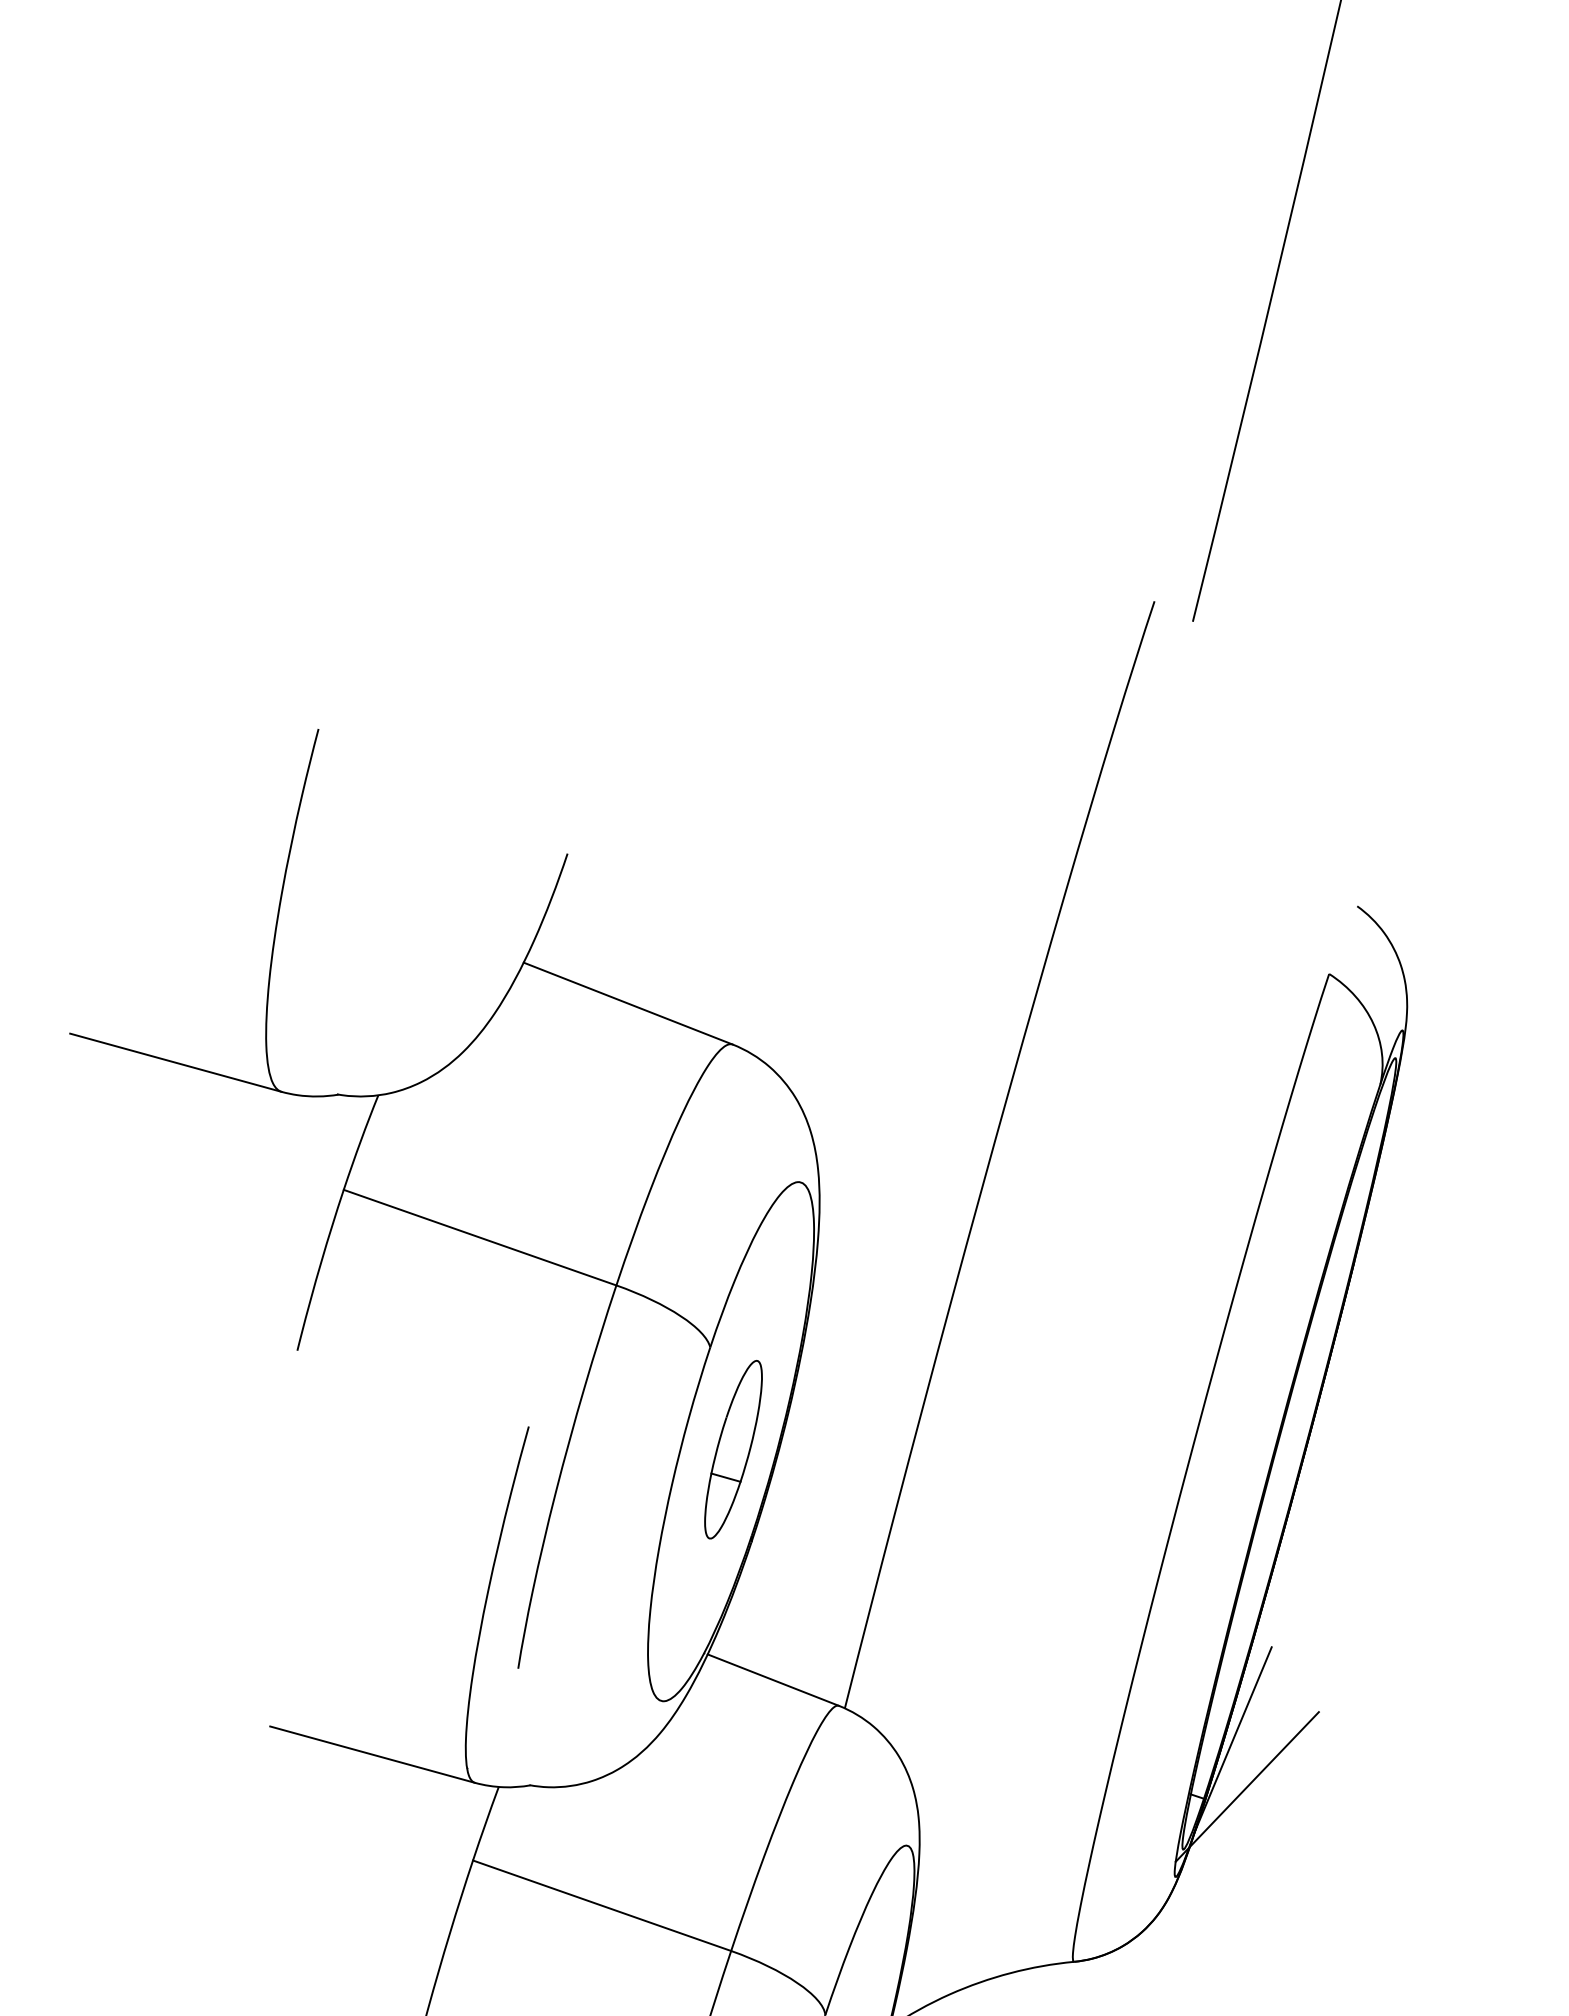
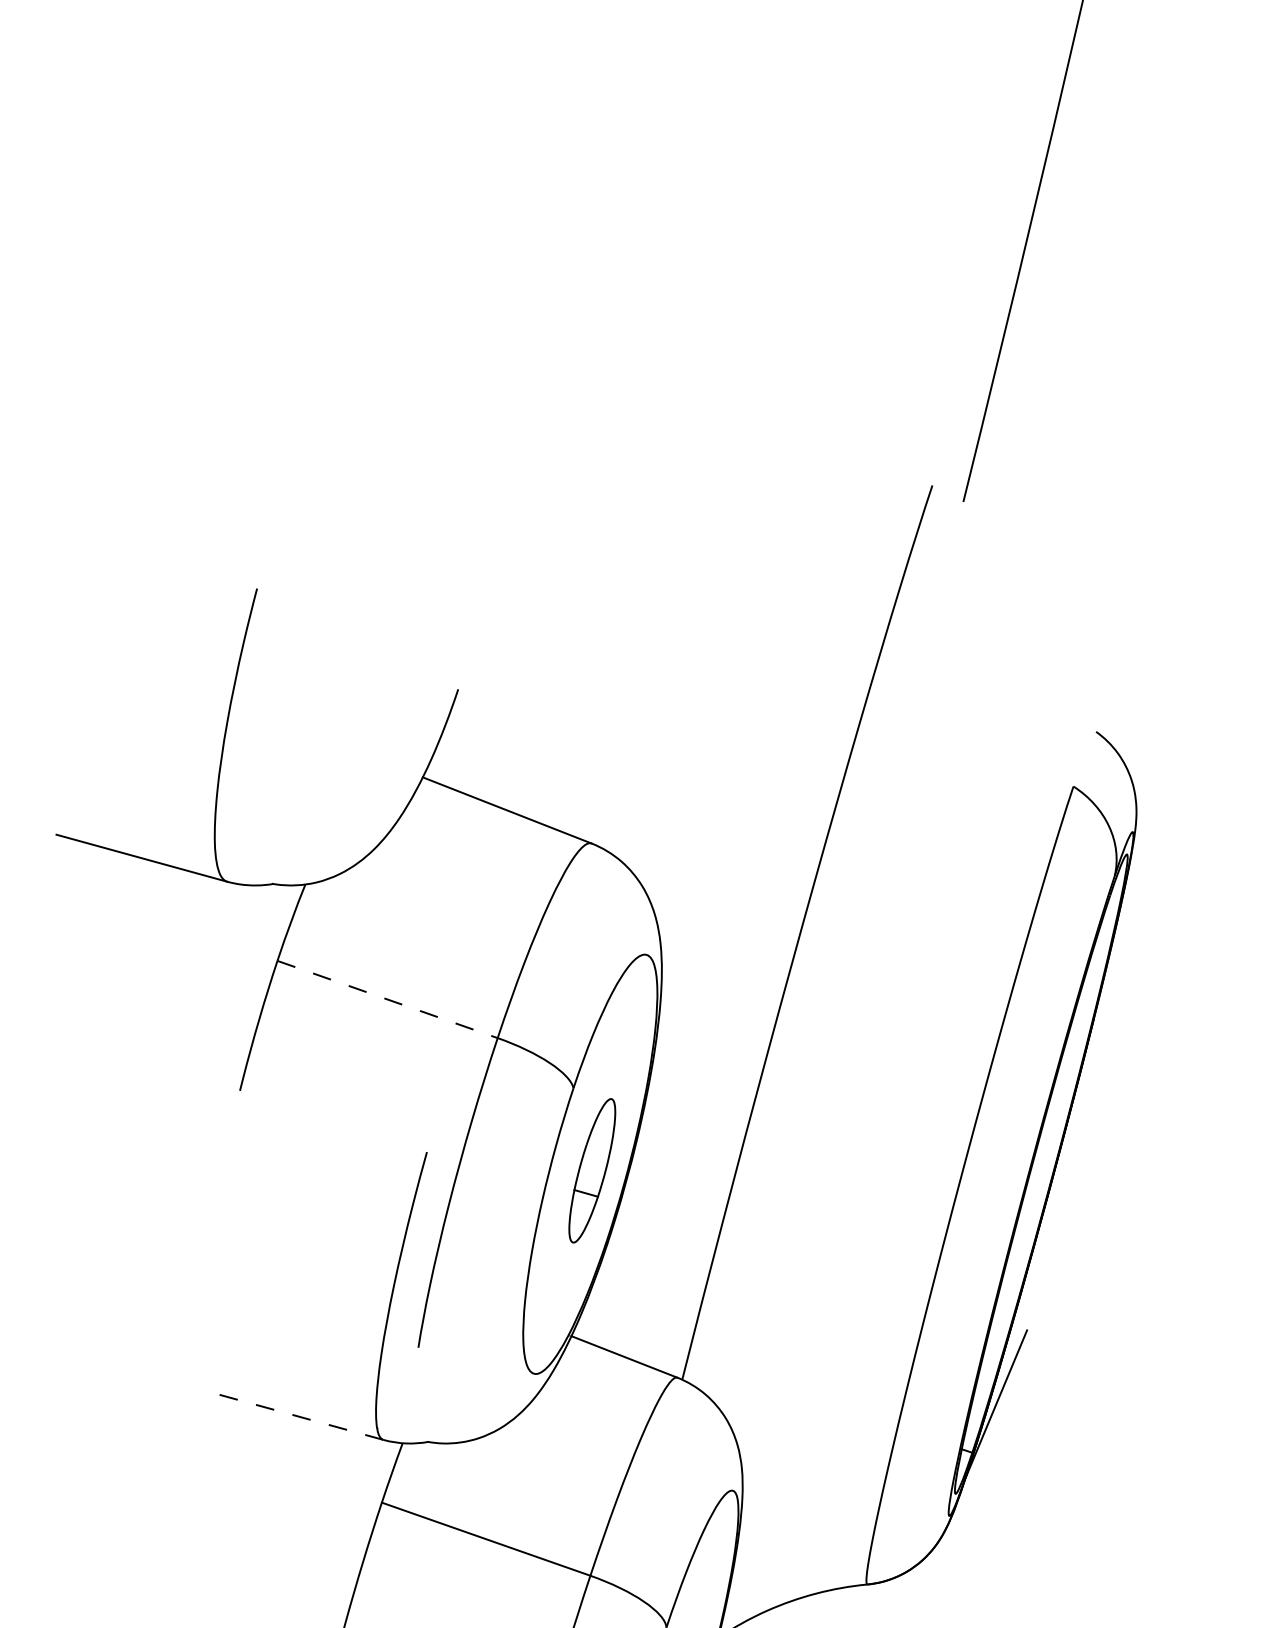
line: (480, 1237) -> (387, 999), solid -> dashed
line: (372, 1754) -> (300, 1417), solid -> dashed
line: (1246, 1786) -> (1006, 1442), removed

